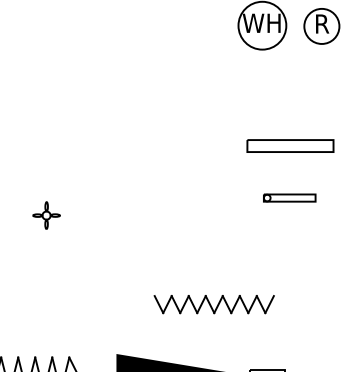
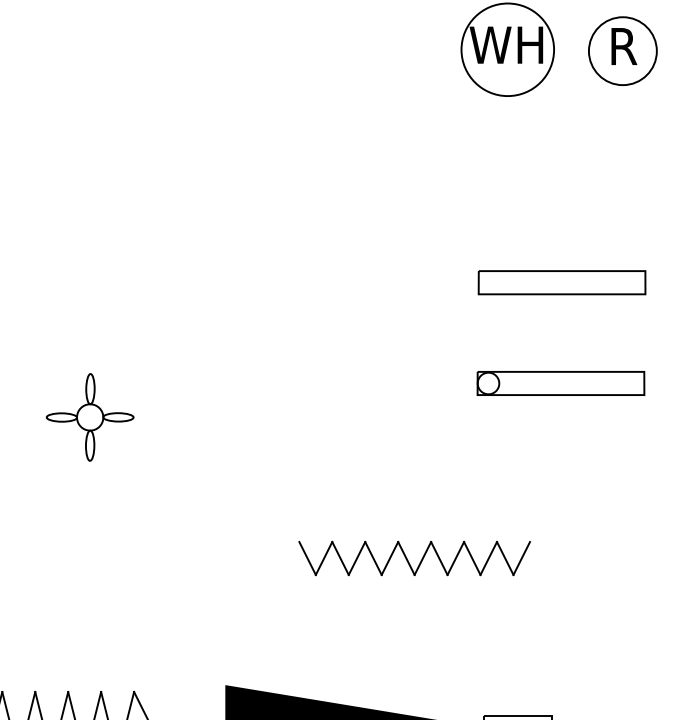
part: (289, 197) -> (560, 382), size x1.67
part: (46, 215) -> (89, 417), size x1.67
part: (213, 304) -> (413, 558), moved

